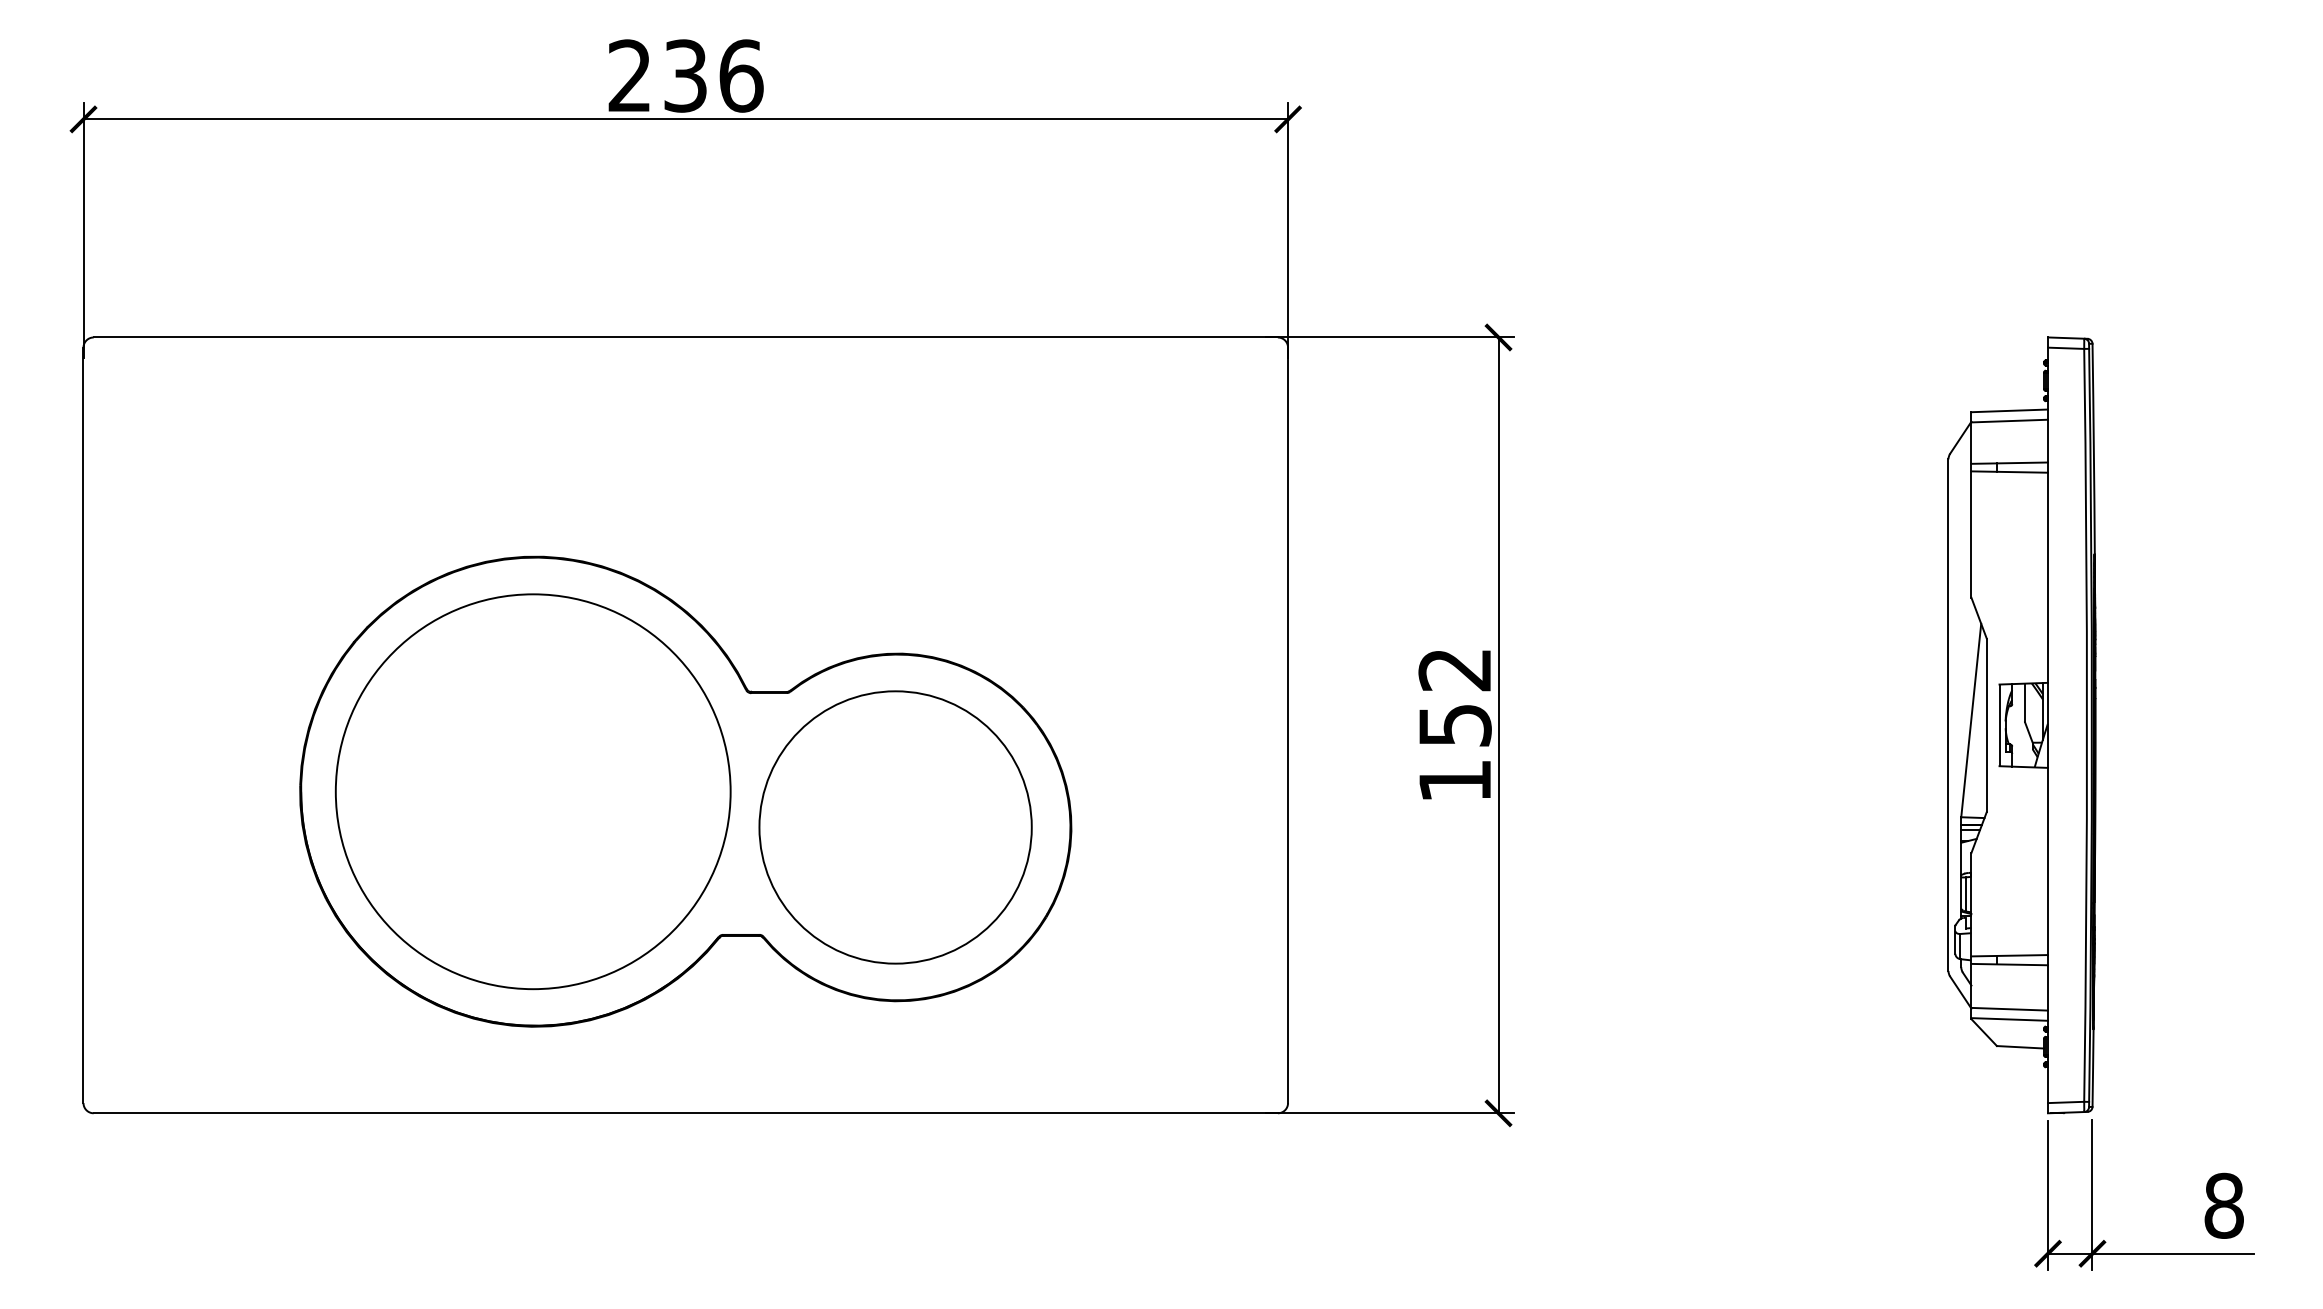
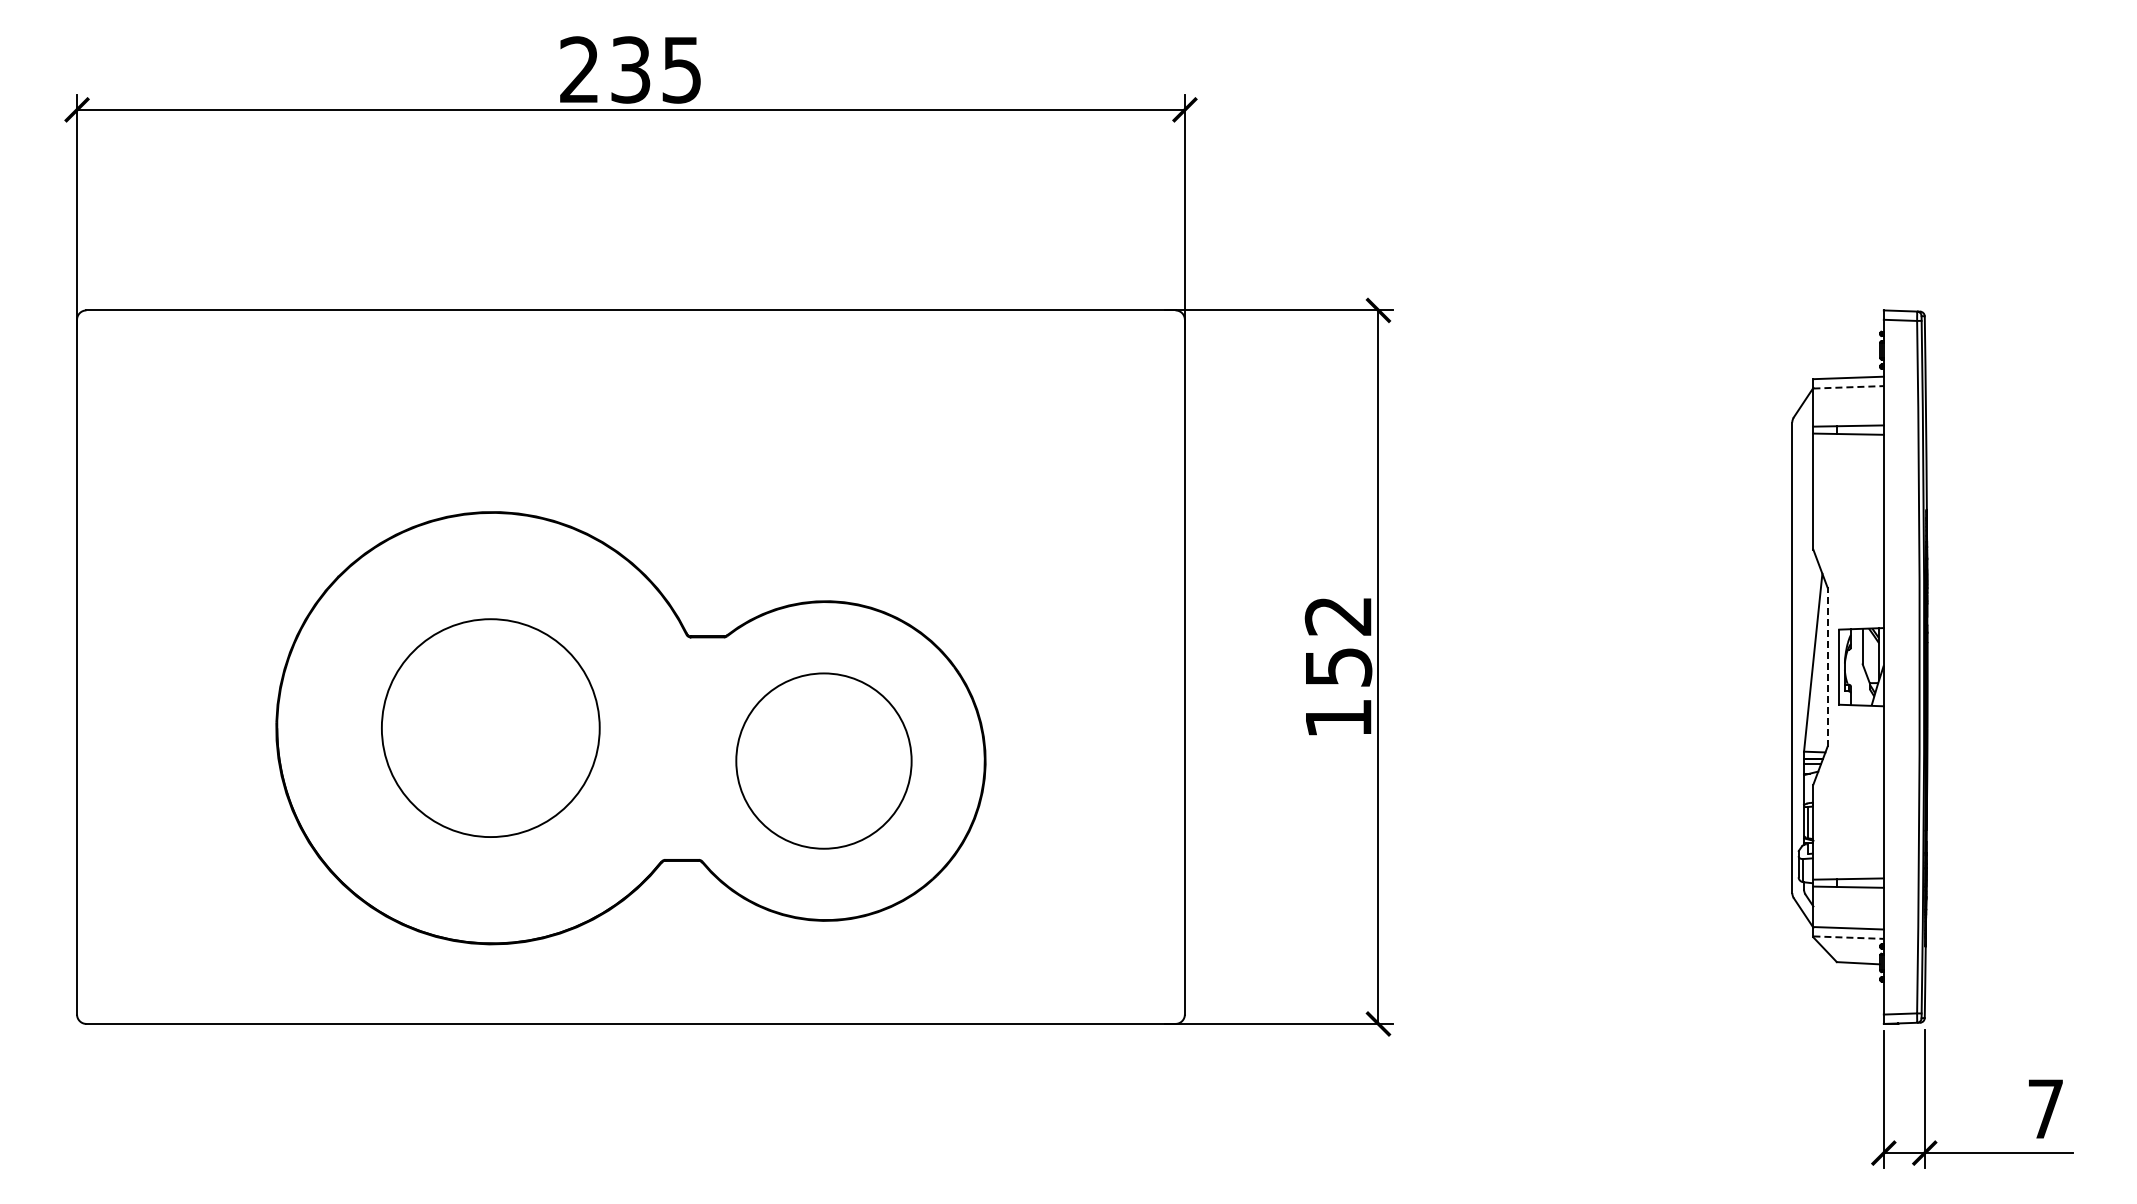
text: (741, 75) -> (682, 69), 236 -> 235
line: (2010, 421) -> (1849, 387), solid -> dashed
line: (1986, 725) -> (1827, 667), solid -> dashed
circle: (533, 790) -> (490, 727), size x0.6
circle: (895, 826) -> (823, 760), size x0.7
line: (2010, 1019) -> (1849, 937), solid -> dashed
text: (2224, 1205) -> (2046, 1108), 8 -> 7

